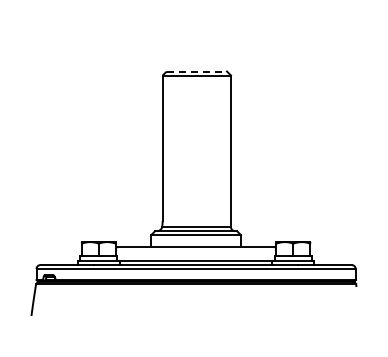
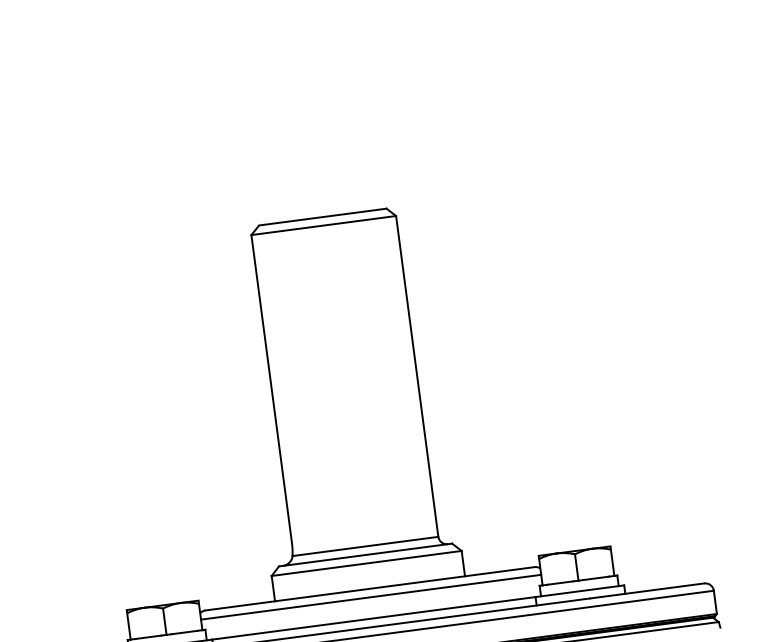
line: (197, 71) -> (324, 216), dashed -> solid
line: (195, 251) -> (369, 598), added

